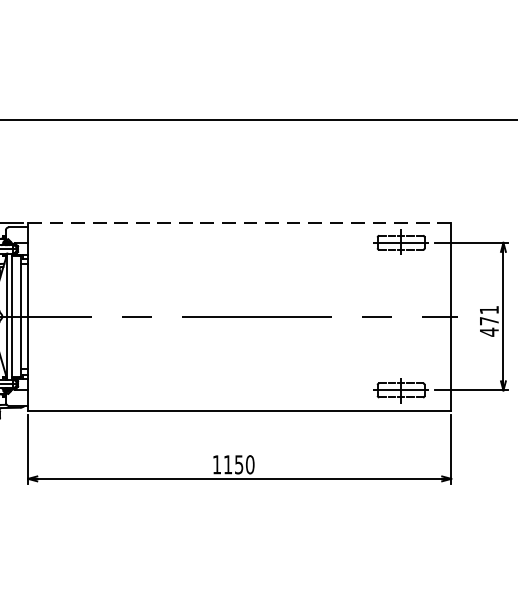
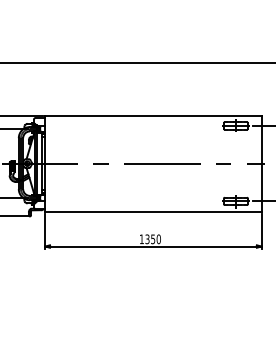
line: (239, 222) -> (153, 115), dashed -> solid
text: (228, 465) -> (147, 239), 1150 -> 1350

